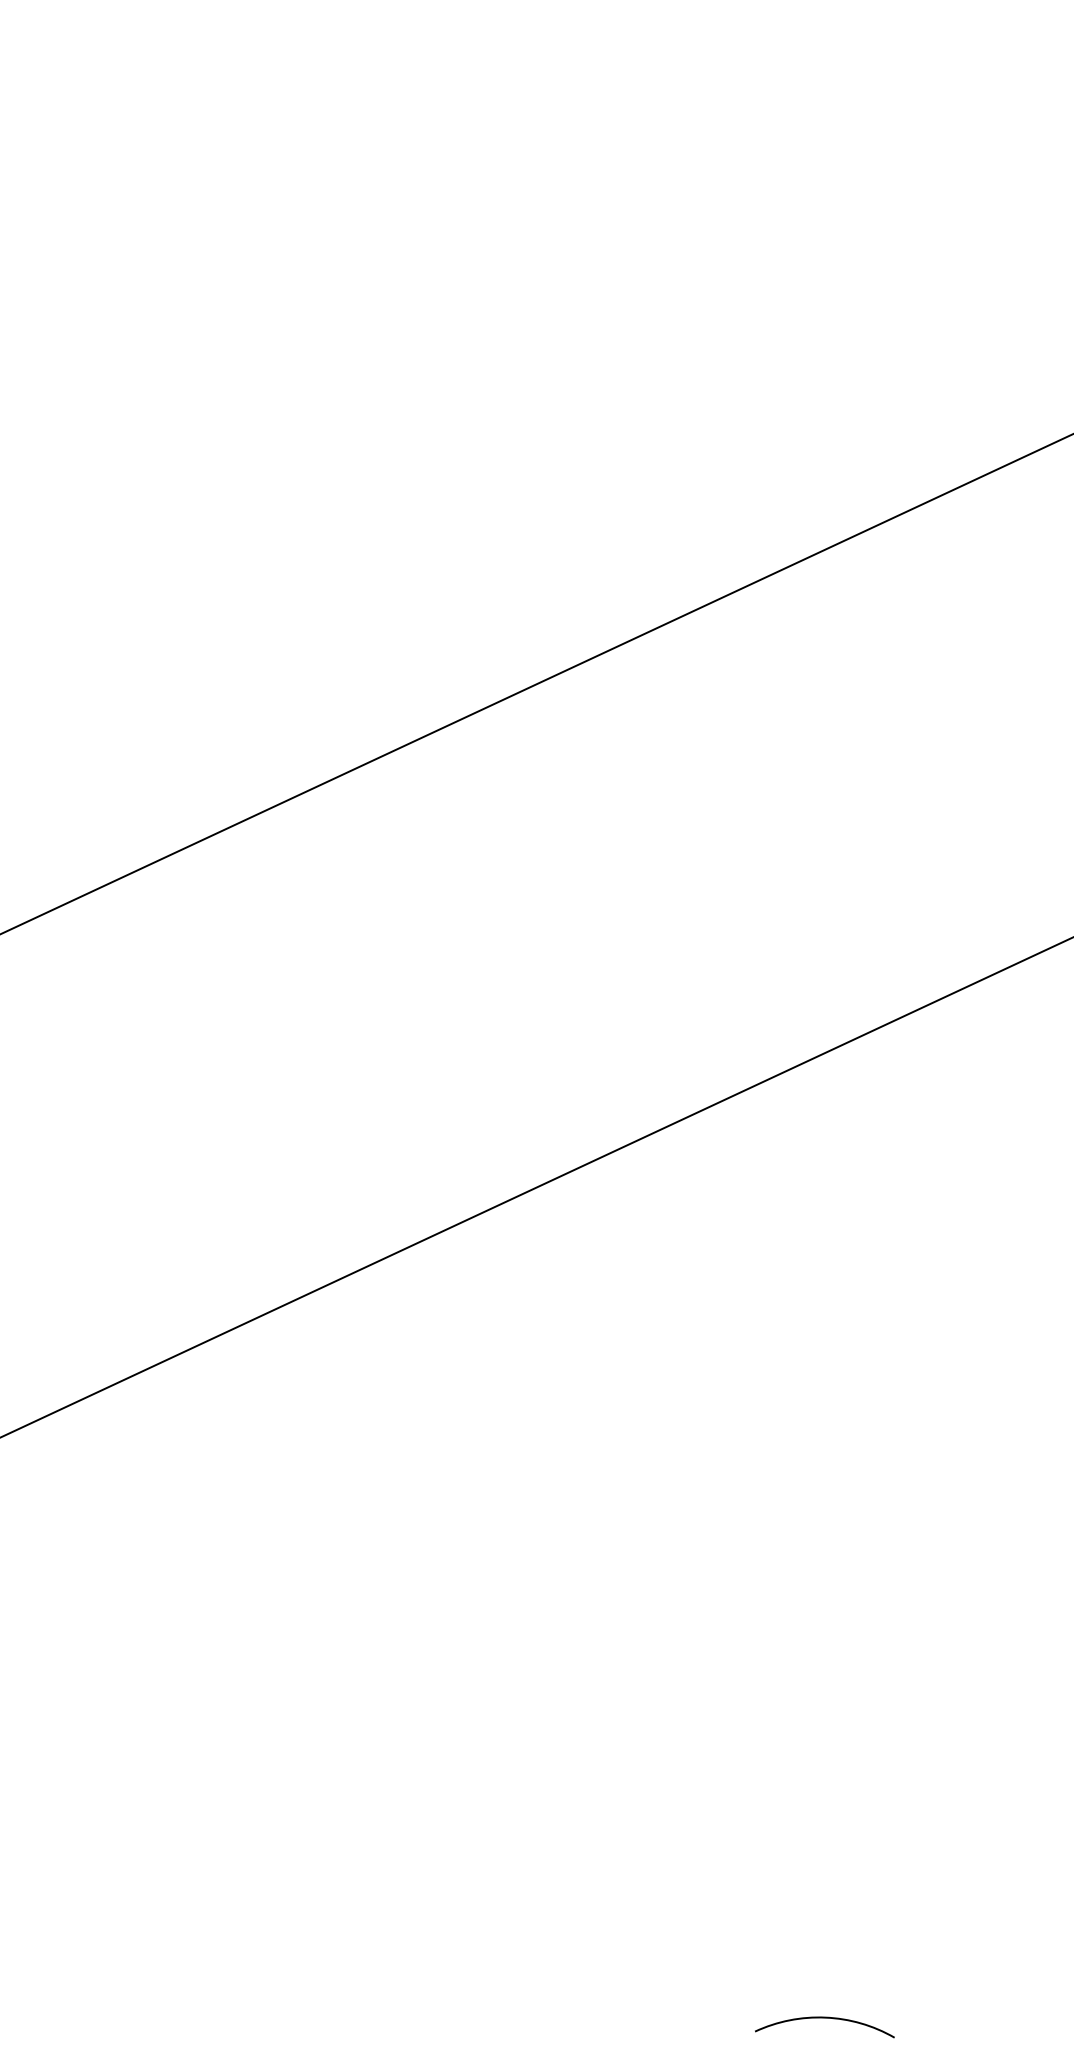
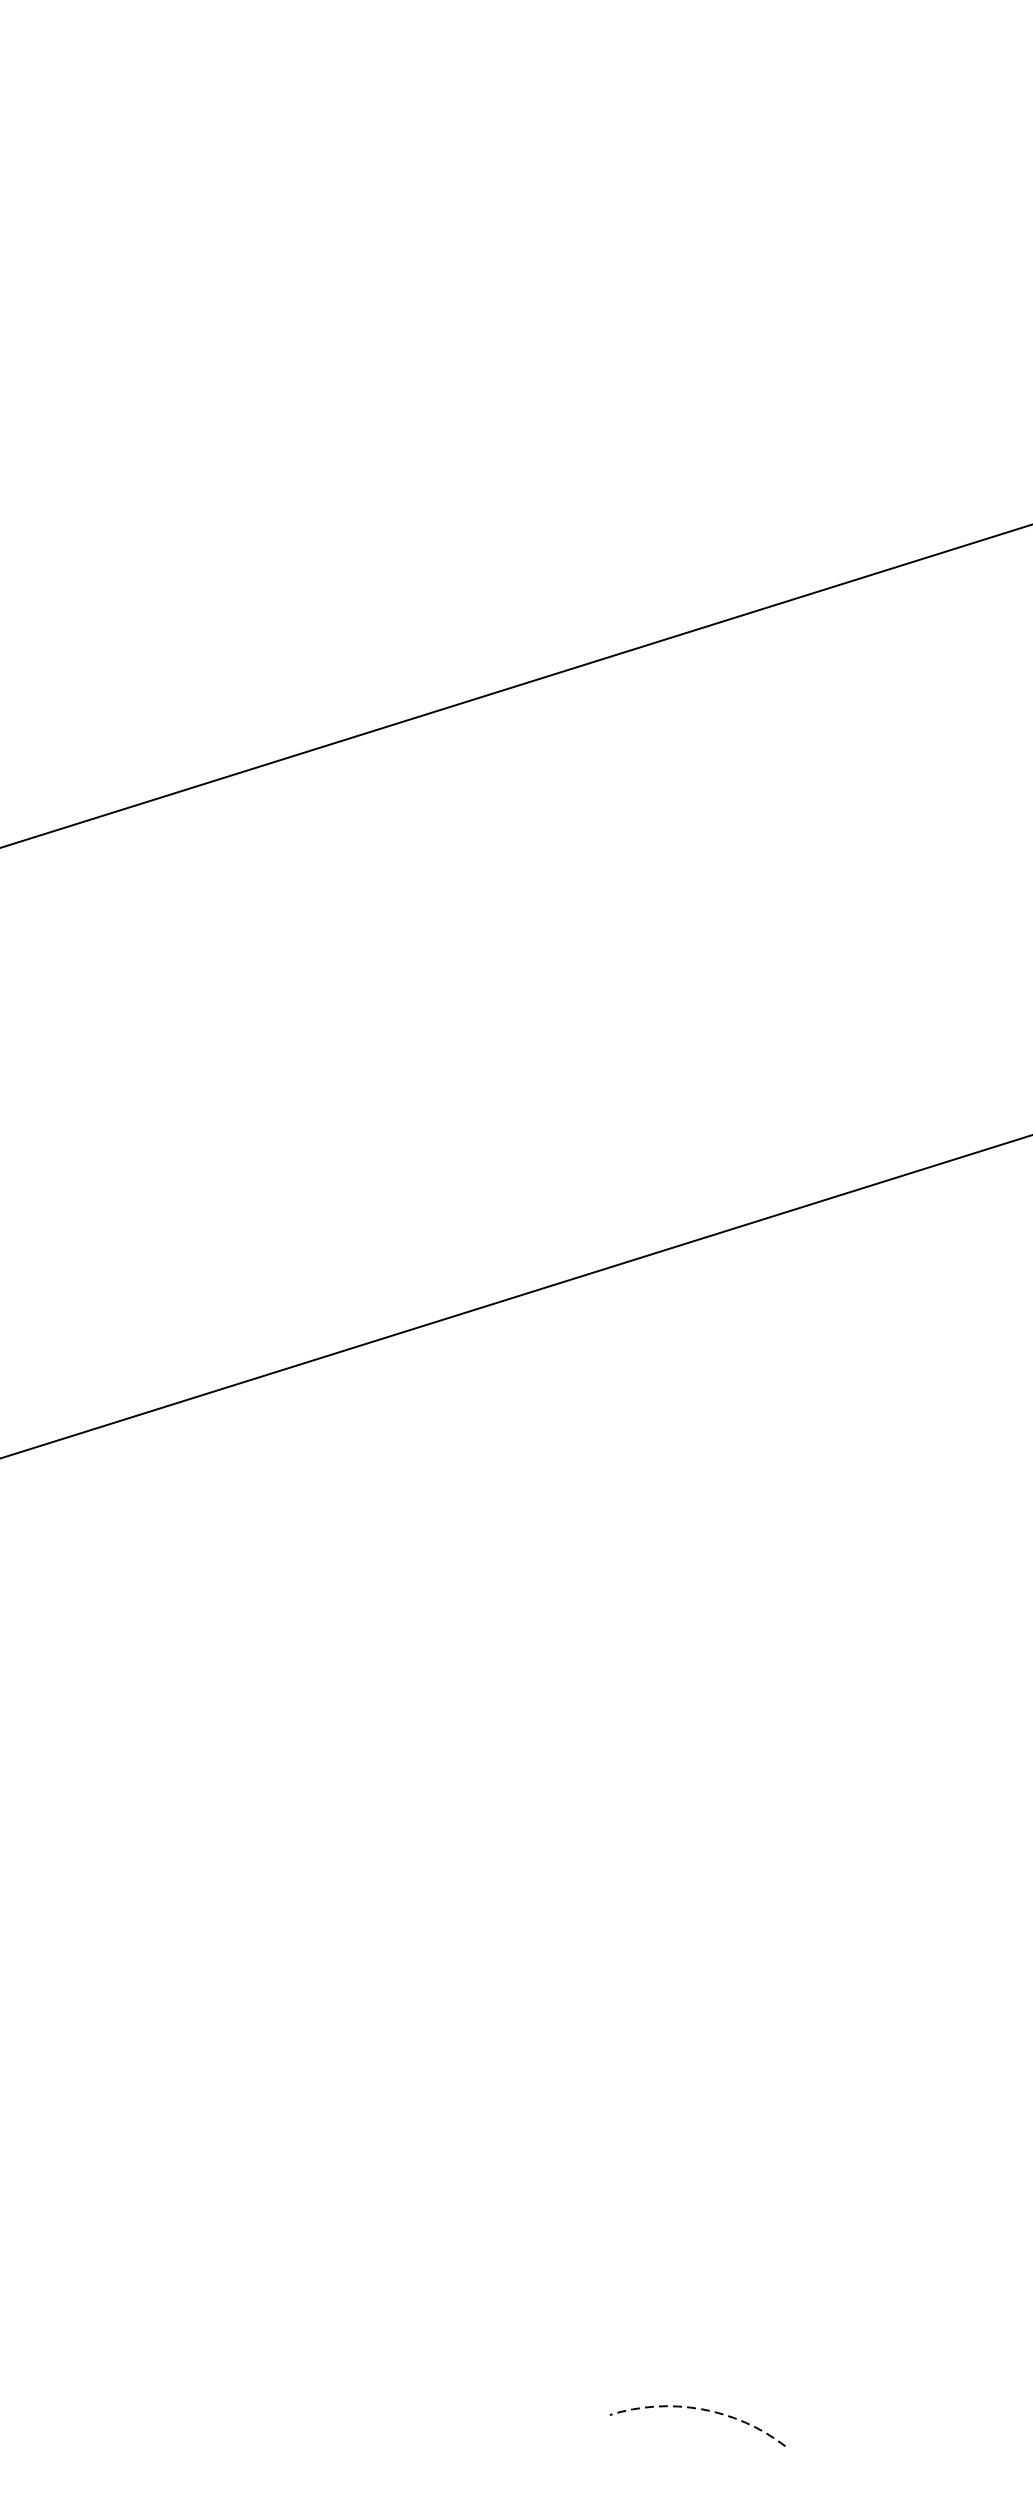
arc: (825, 2017) -> (701, 2409), solid -> dashed

